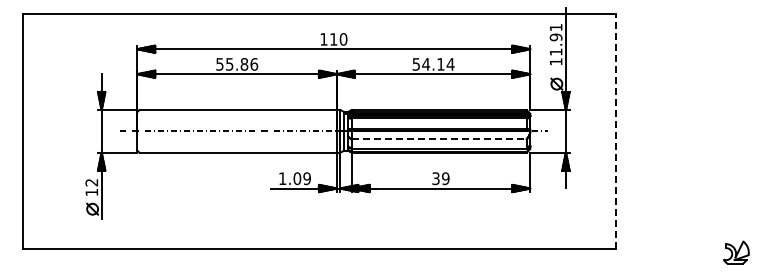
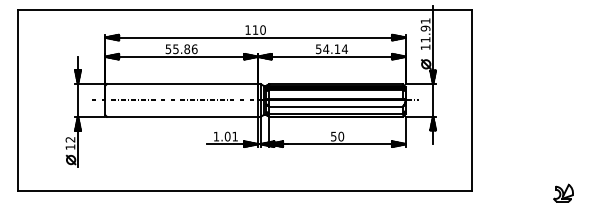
line: (616, 131) -> (471, 100), dashed -> solid
line: (439, 139) -> (336, 106), dashed -> solid
text: (306, 178) -> (234, 136), 1.09 -> 1.01
text: (440, 178) -> (337, 136), 39 -> 50

